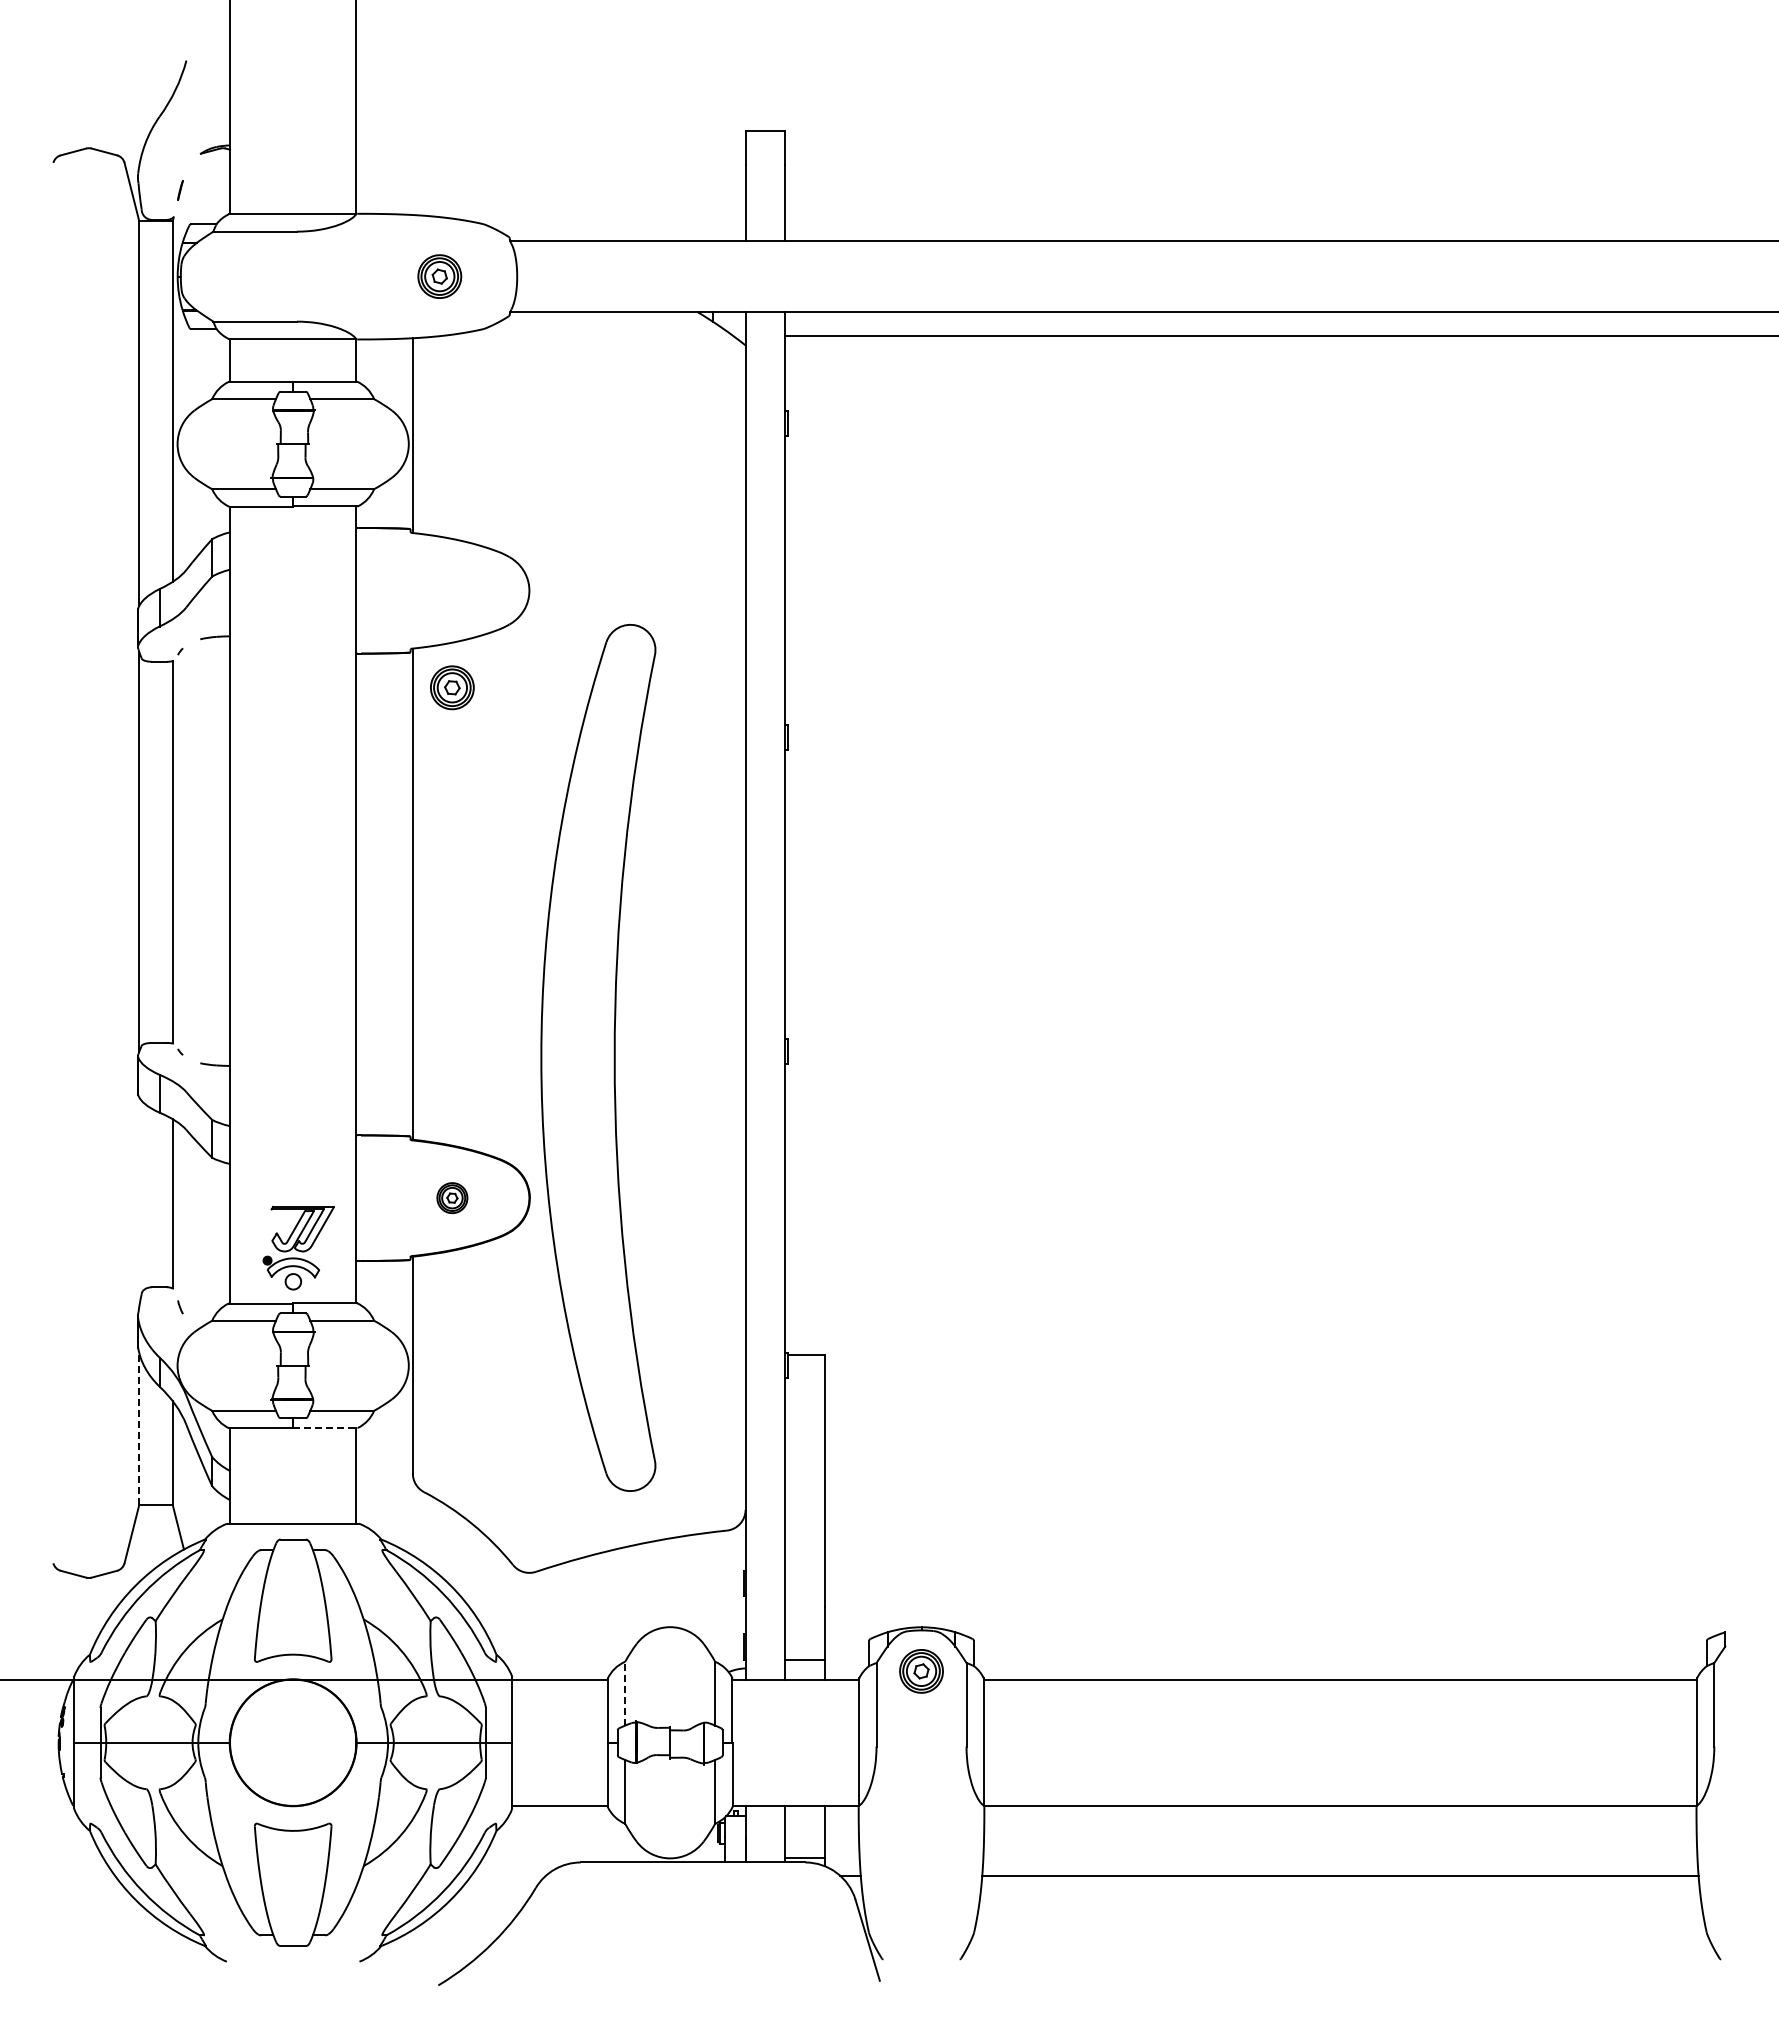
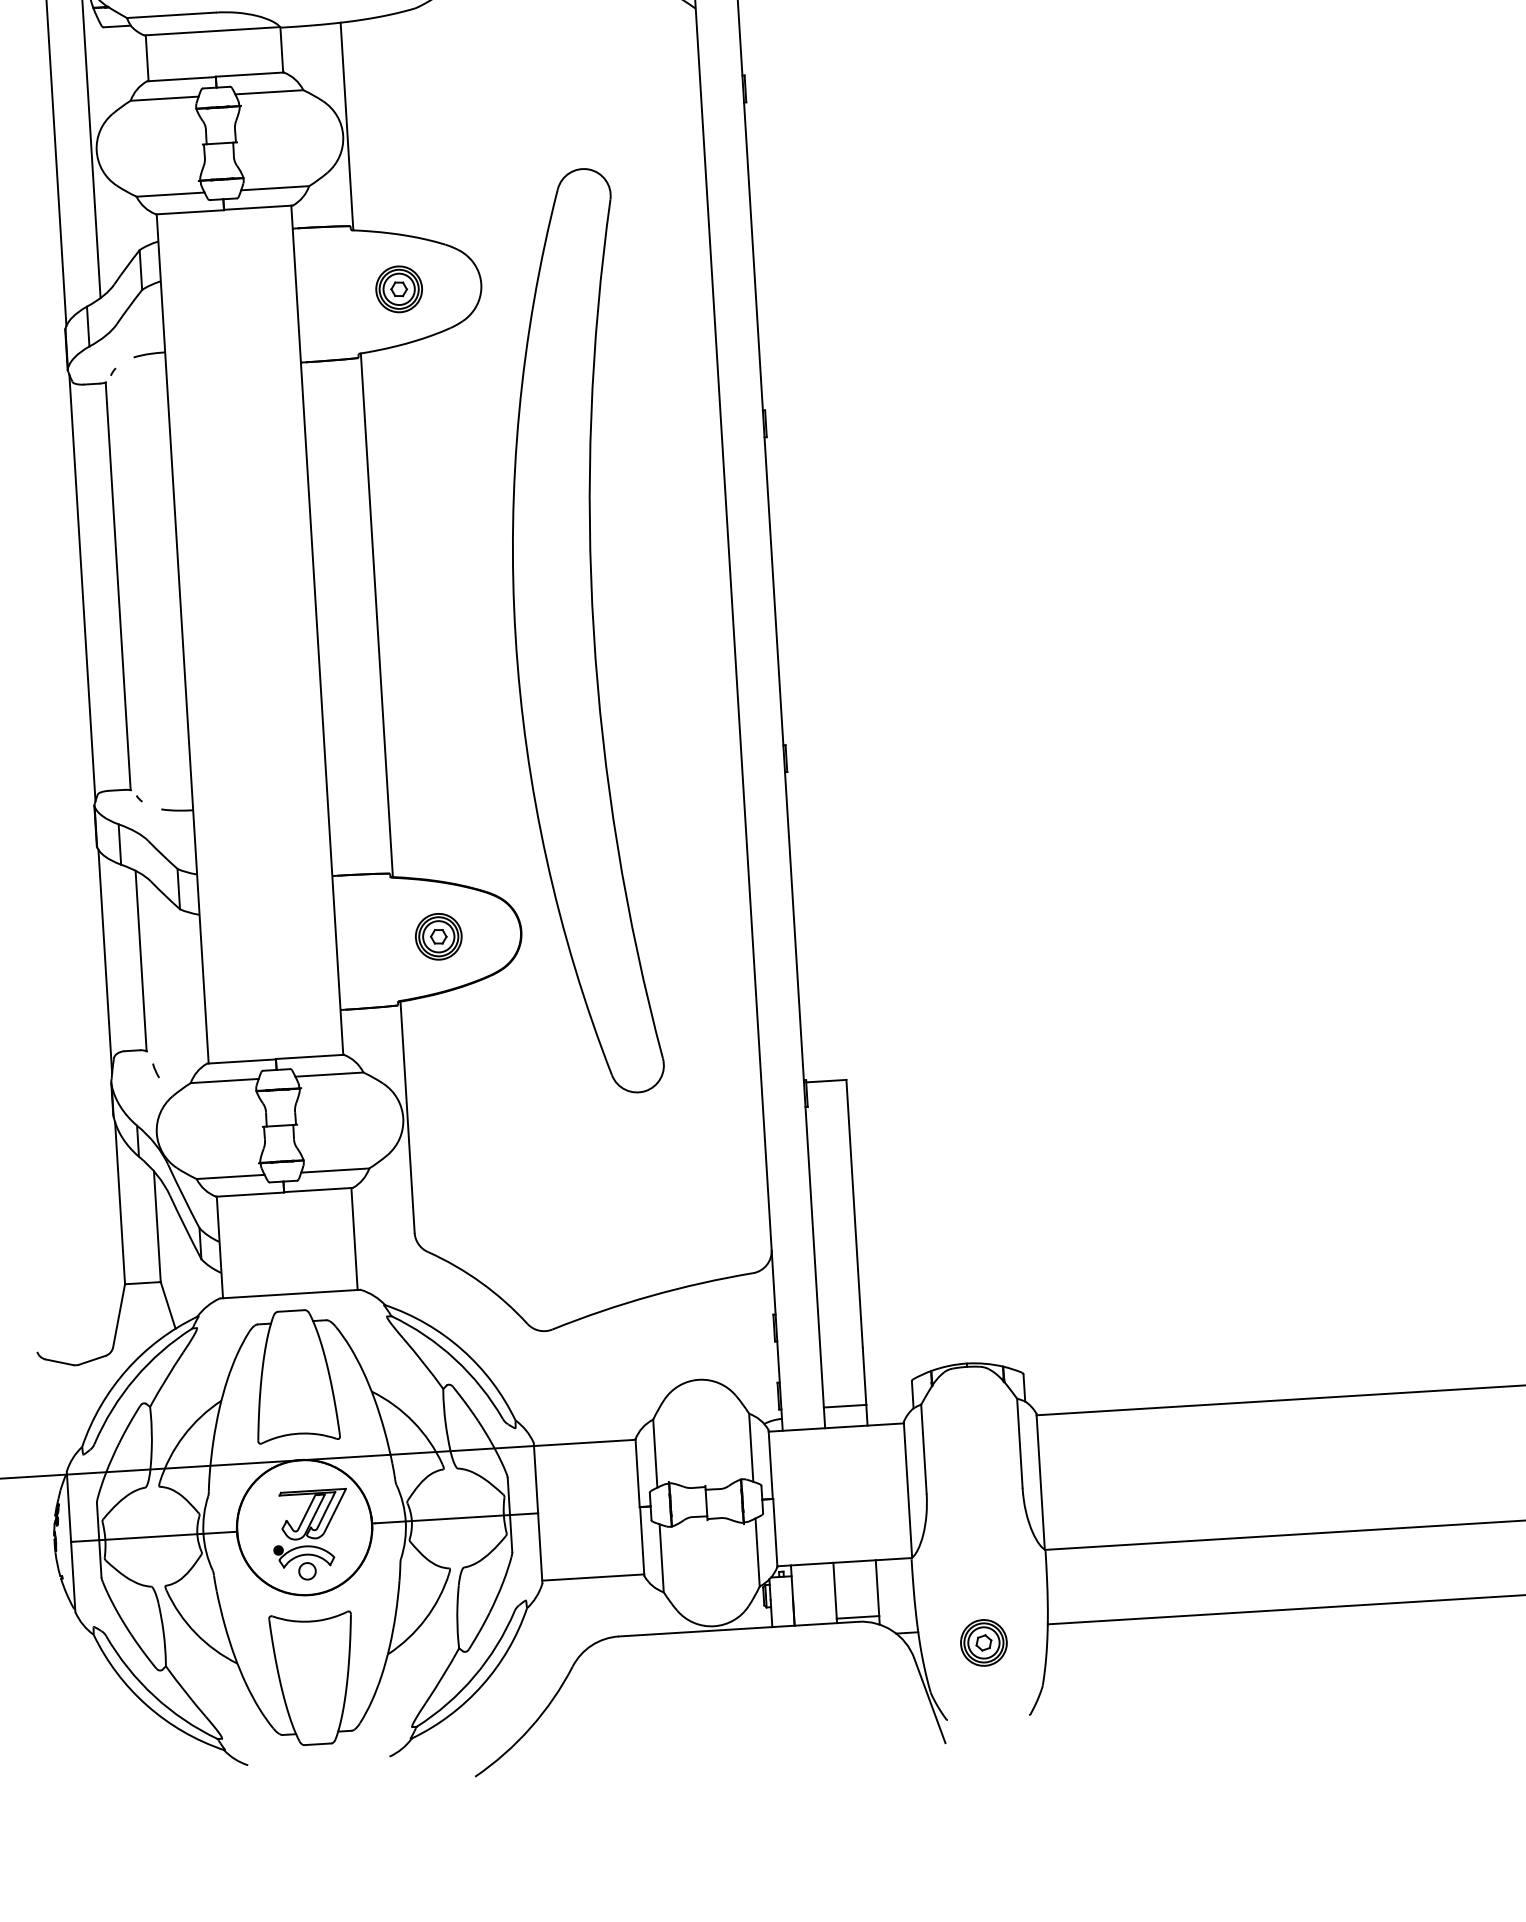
part: (452, 687) -> (399, 289), moved
part: (598, 1057) -> (576, 632), moved
part: (452, 1197) -> (438, 936), size x1.43
line: (139, 1202) -> (105, 961), added
part: (298, 1248) -> (310, 1535), moved
line: (139, 1428) -> (120, 1202), dashed -> solid
line: (325, 1428) -> (318, 1190), dashed -> solid
part: (921, 1671) -> (983, 1643), moved
line: (625, 1693) -> (655, 1453), dashed -> solid

